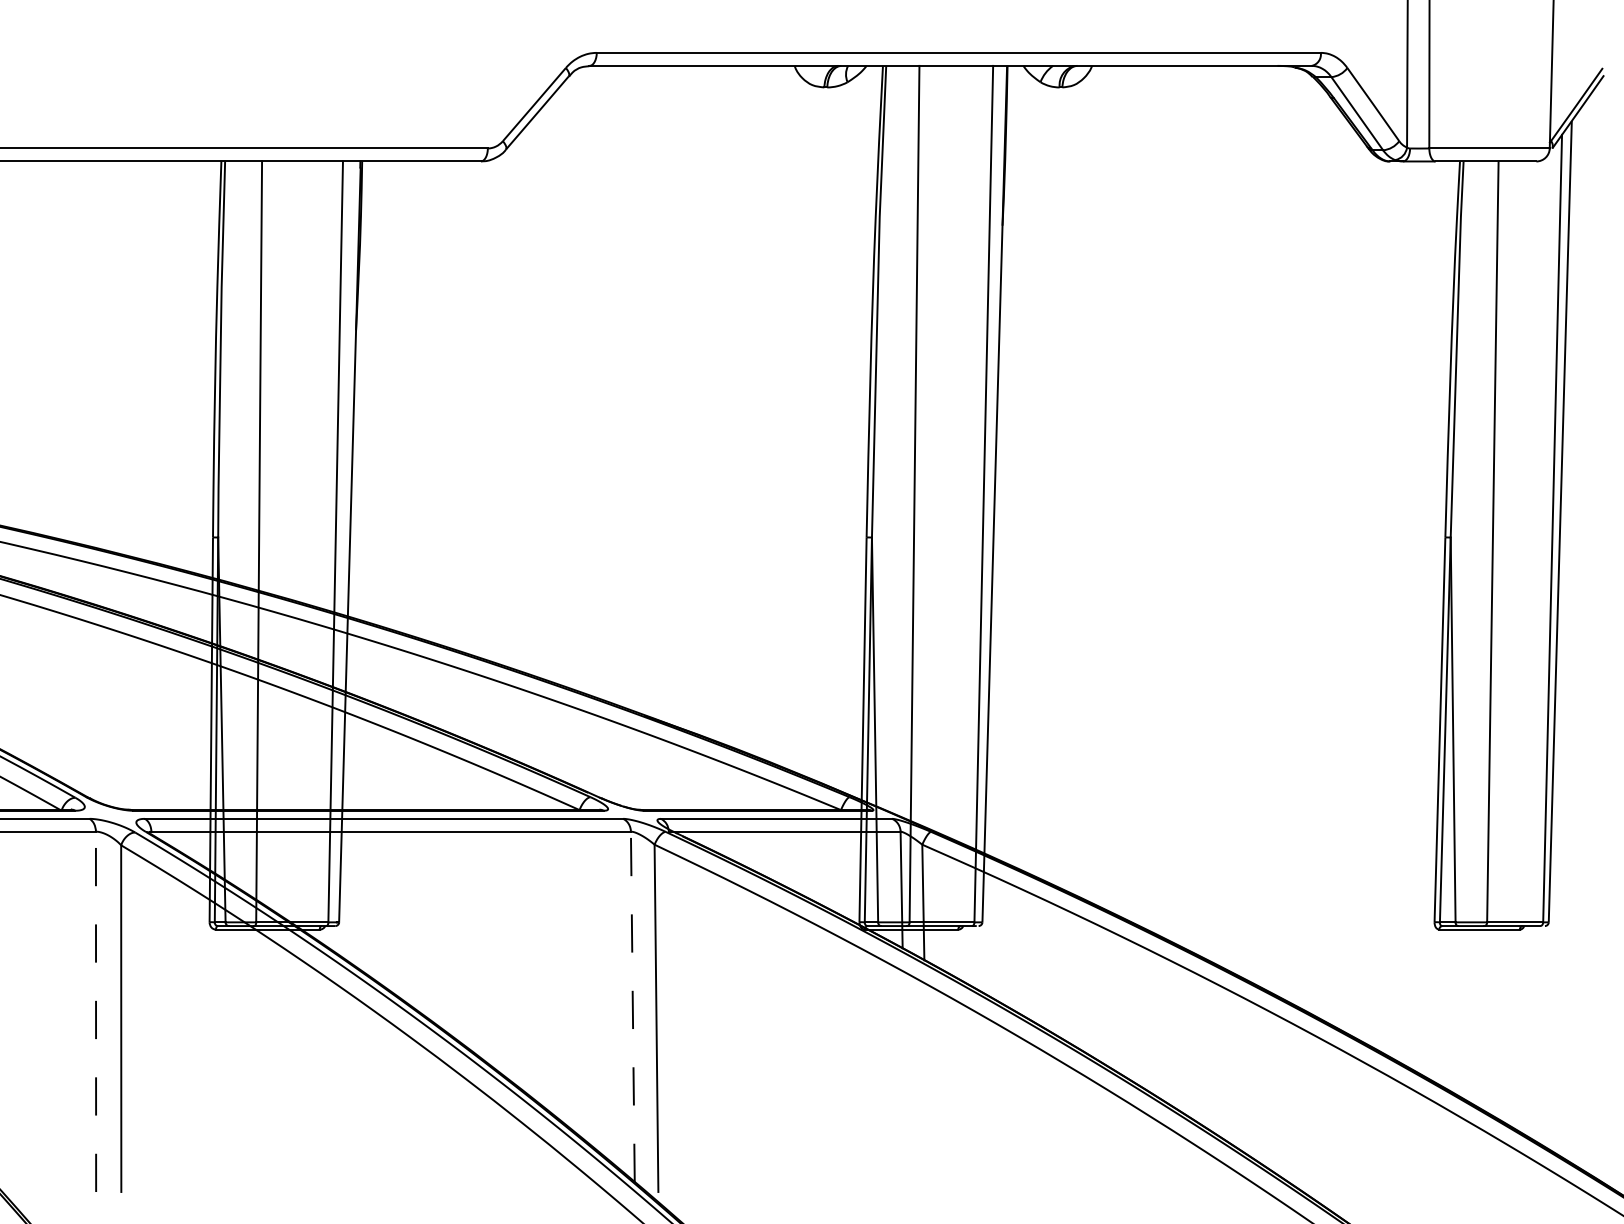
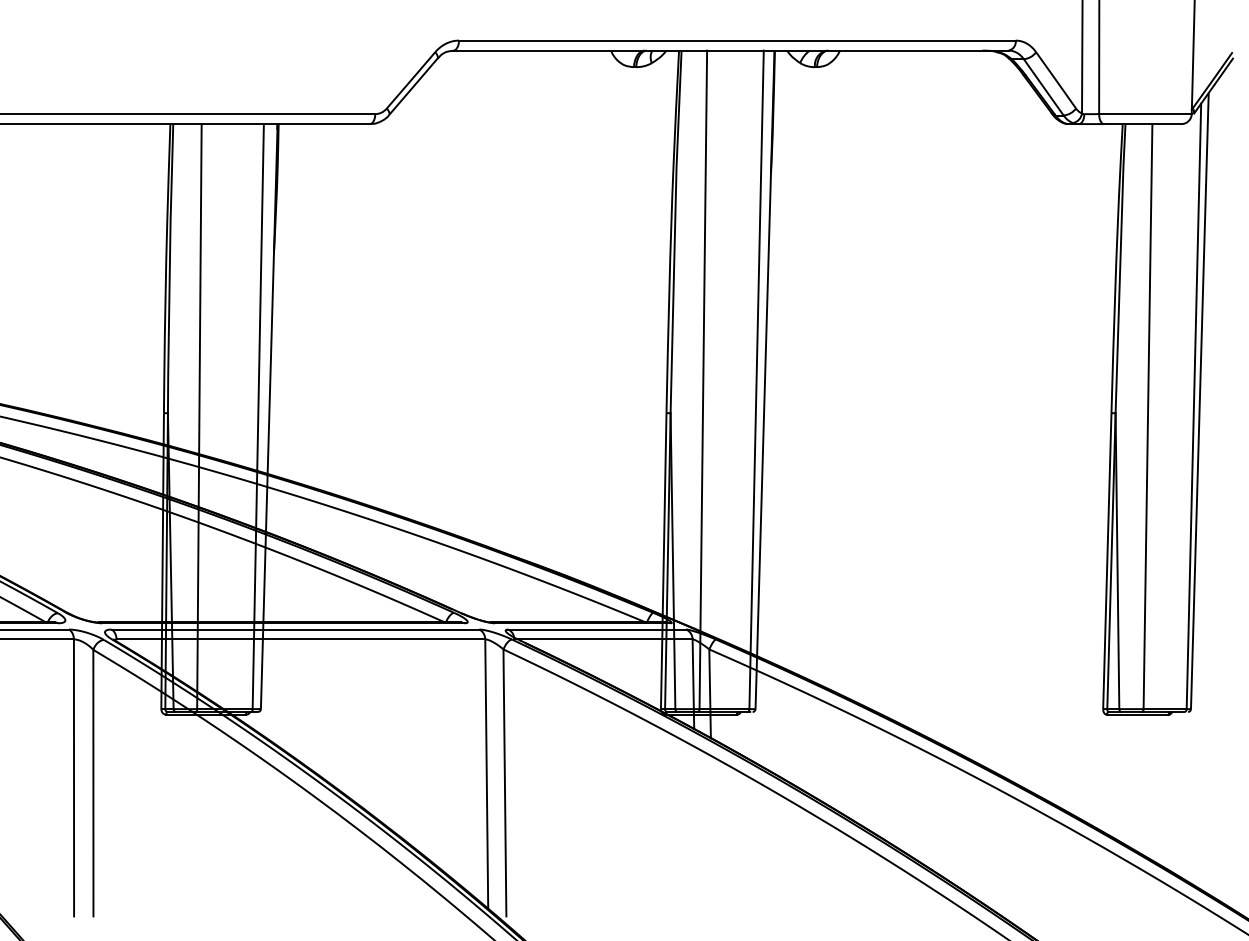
line: (632, 1007) -> (486, 774), dashed -> solid
line: (96, 1011) -> (74, 777), dashed -> solid

